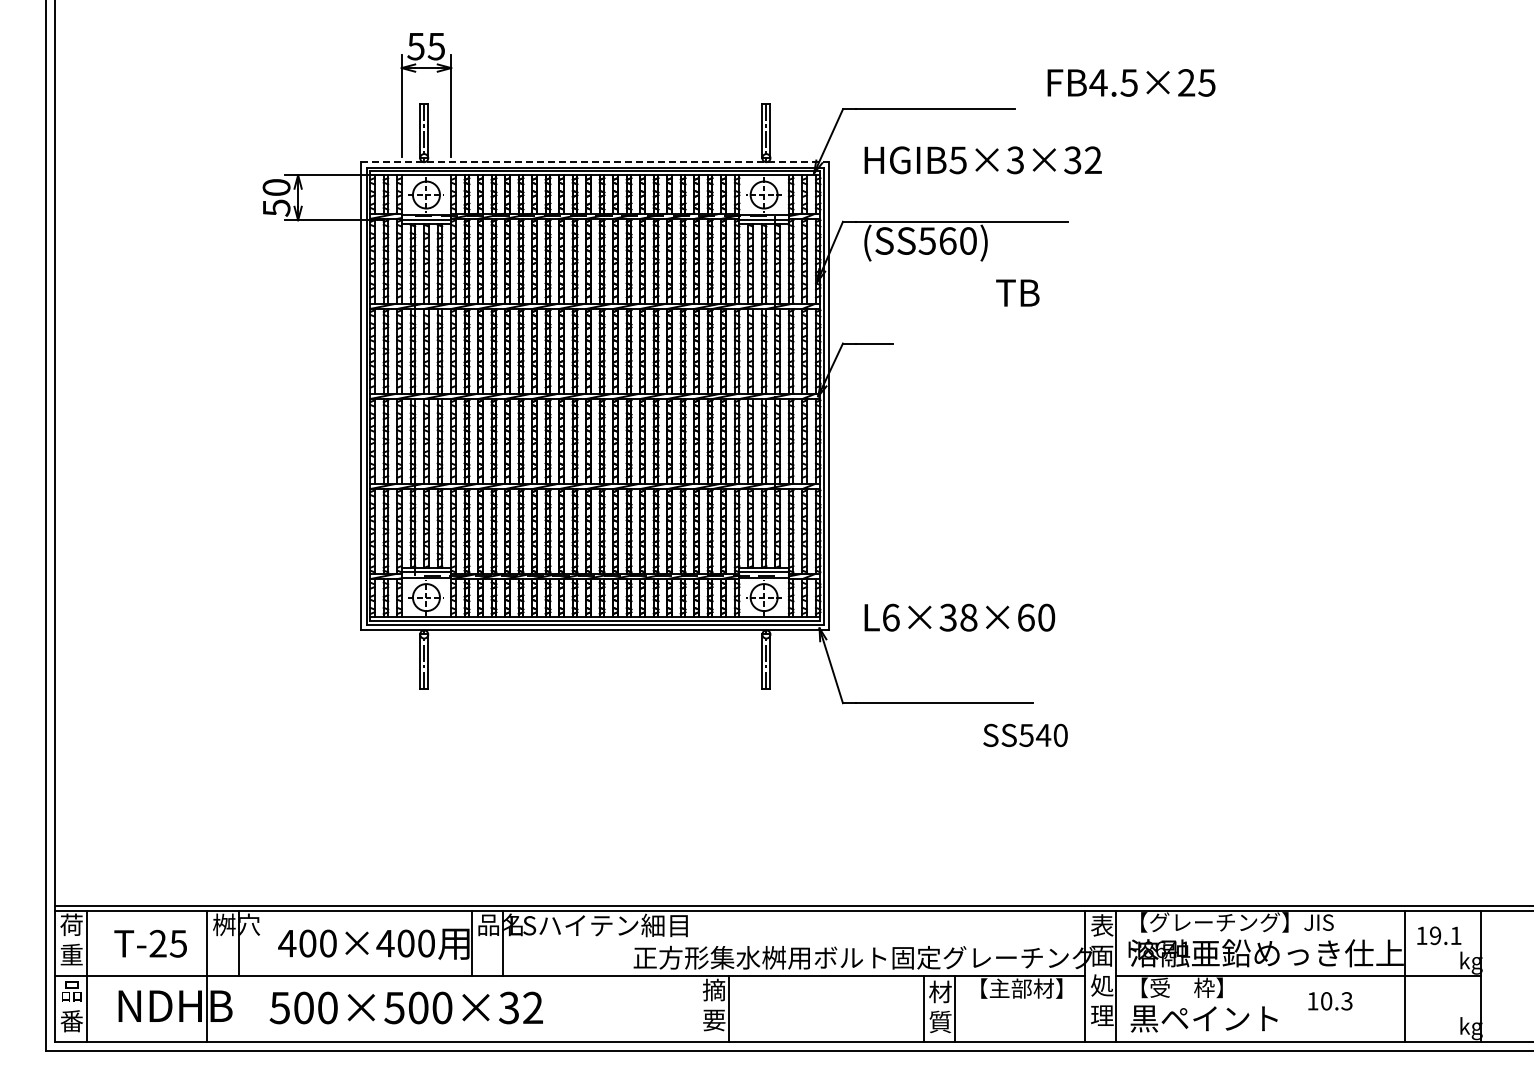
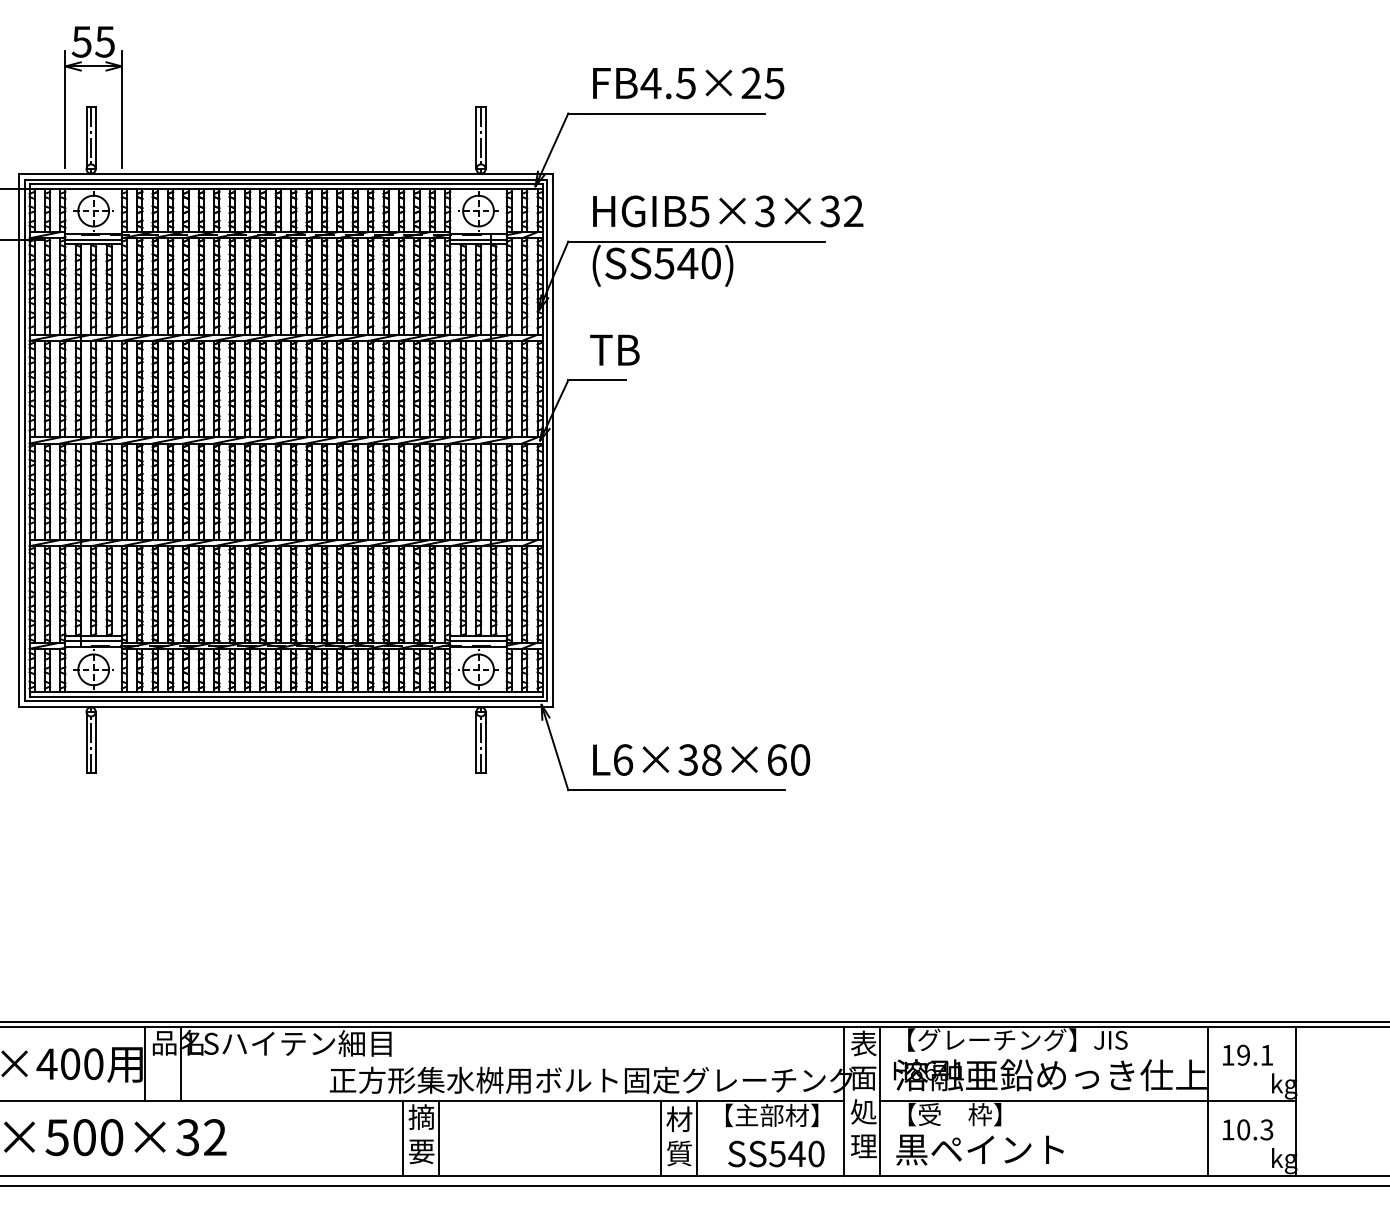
text: (1131, 82) -> (688, 82), moved
text: (982, 160) -> (727, 211), moved
line: (595, 162) -> (286, 174), dashed -> solid
text: (947, 240) -> (687, 262), (SS560) -> (SS540)
text: (1017, 292) -> (614, 349), moved
text: (959, 617) -> (701, 759), moved
text: (1025, 734) -> (776, 1152), moved
text: (1330, 1001) -> (1248, 1130), moved
line: (697, 1008) -> (402, 1138), added

